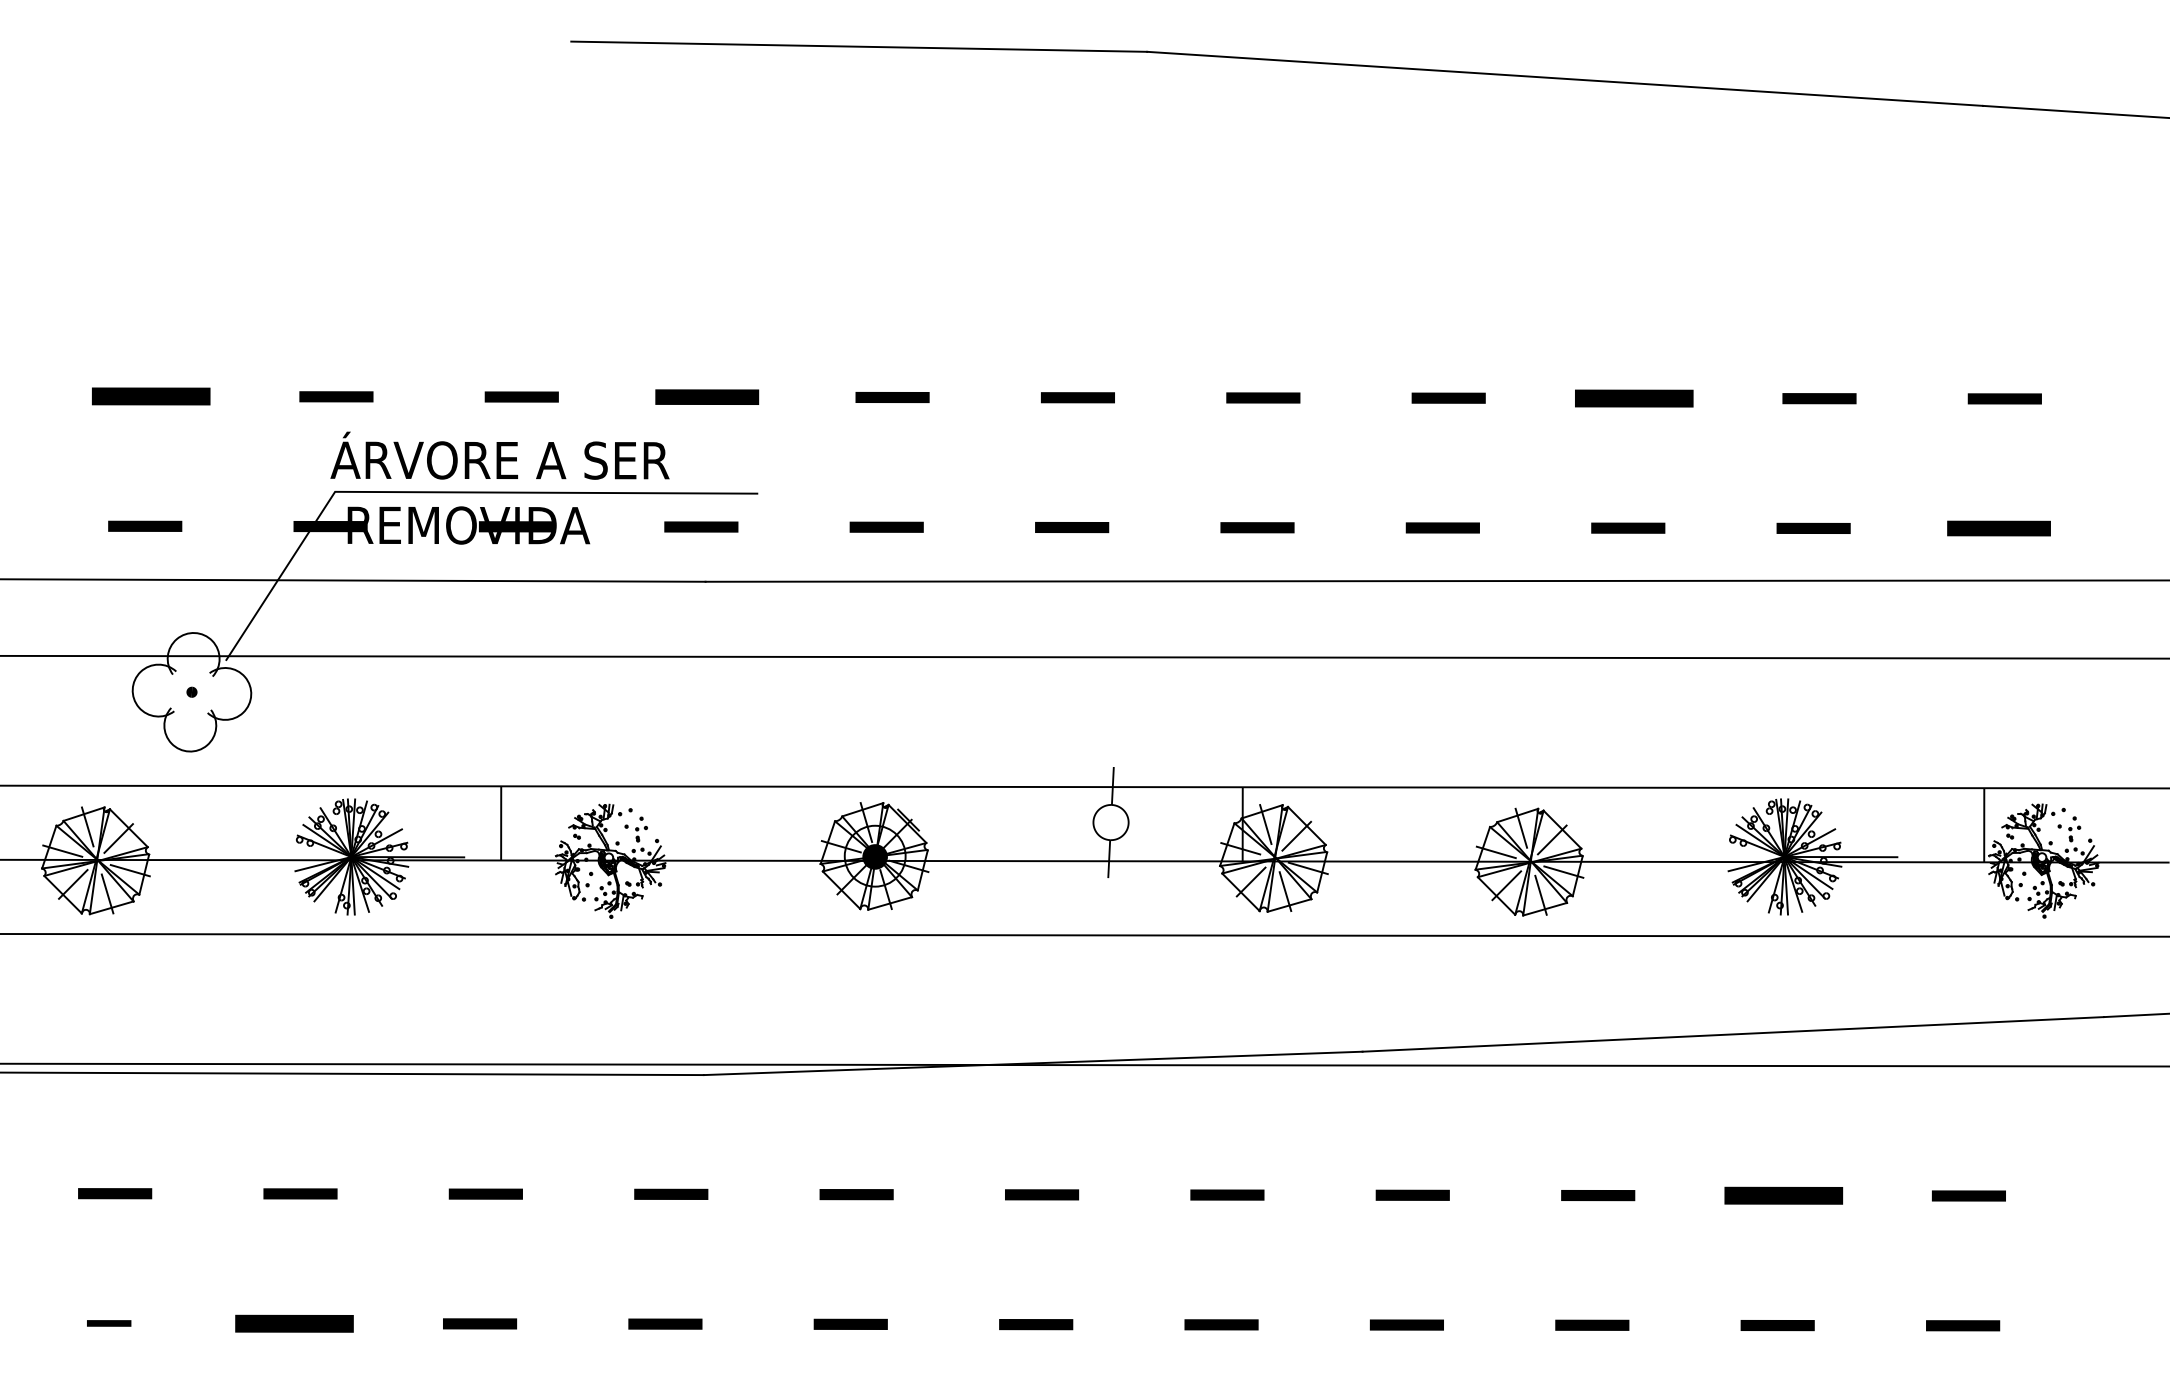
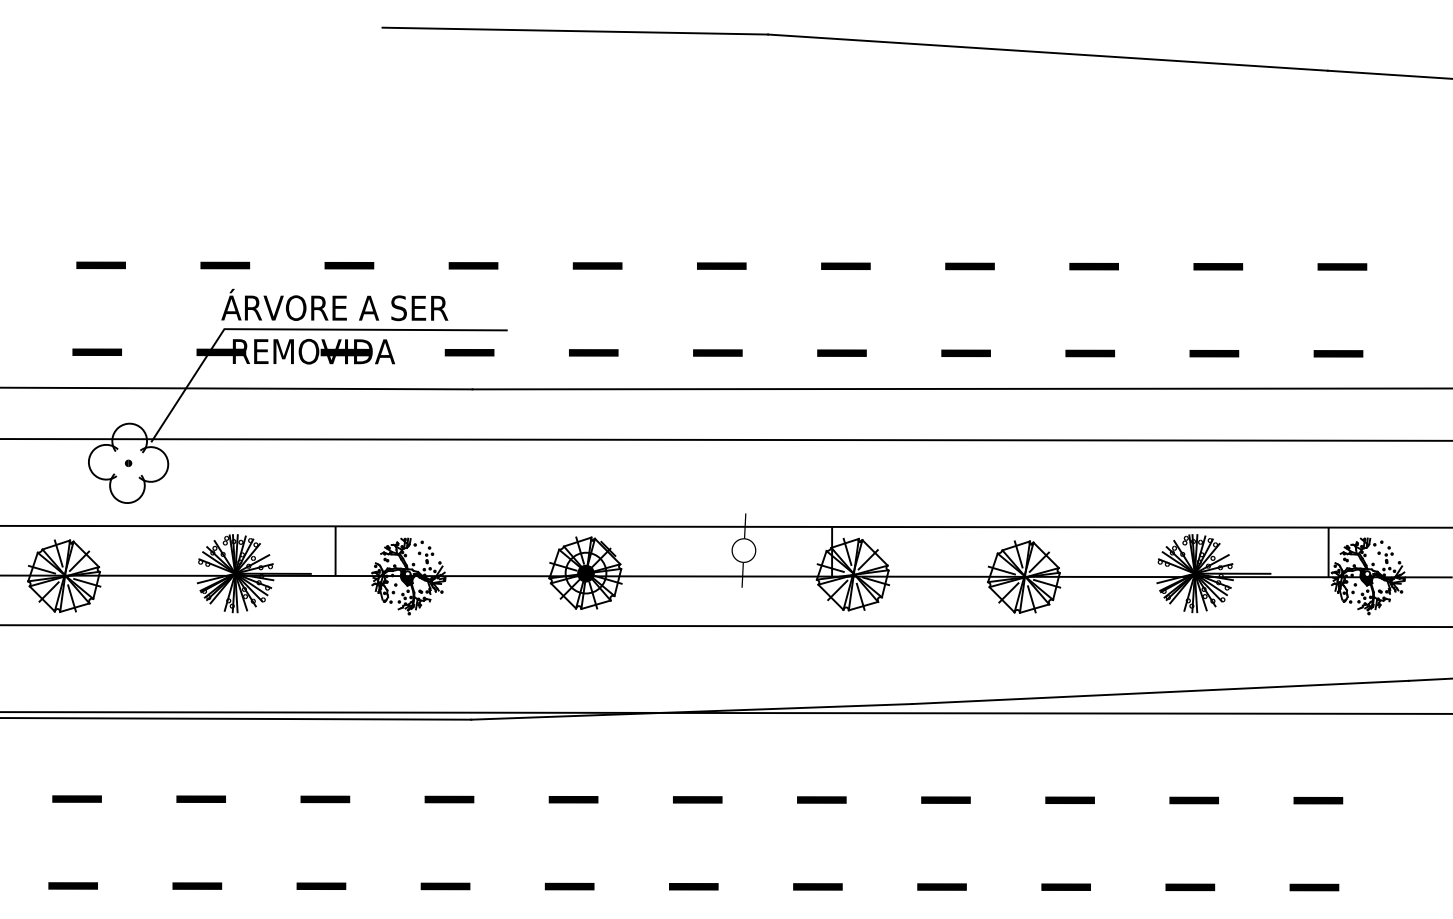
part: (150, 396) -> (100, 265), size x0.62
part: (707, 396) -> (473, 265), size x0.71
part: (1633, 398) -> (1093, 266), size x0.62
part: (1999, 528) -> (1338, 353), size x0.71
part: (1782, 1195) -> (1193, 800), size x0.62
part: (108, 1322) -> (72, 885), size x1.67
part: (294, 1322) -> (197, 885), size x0.62

